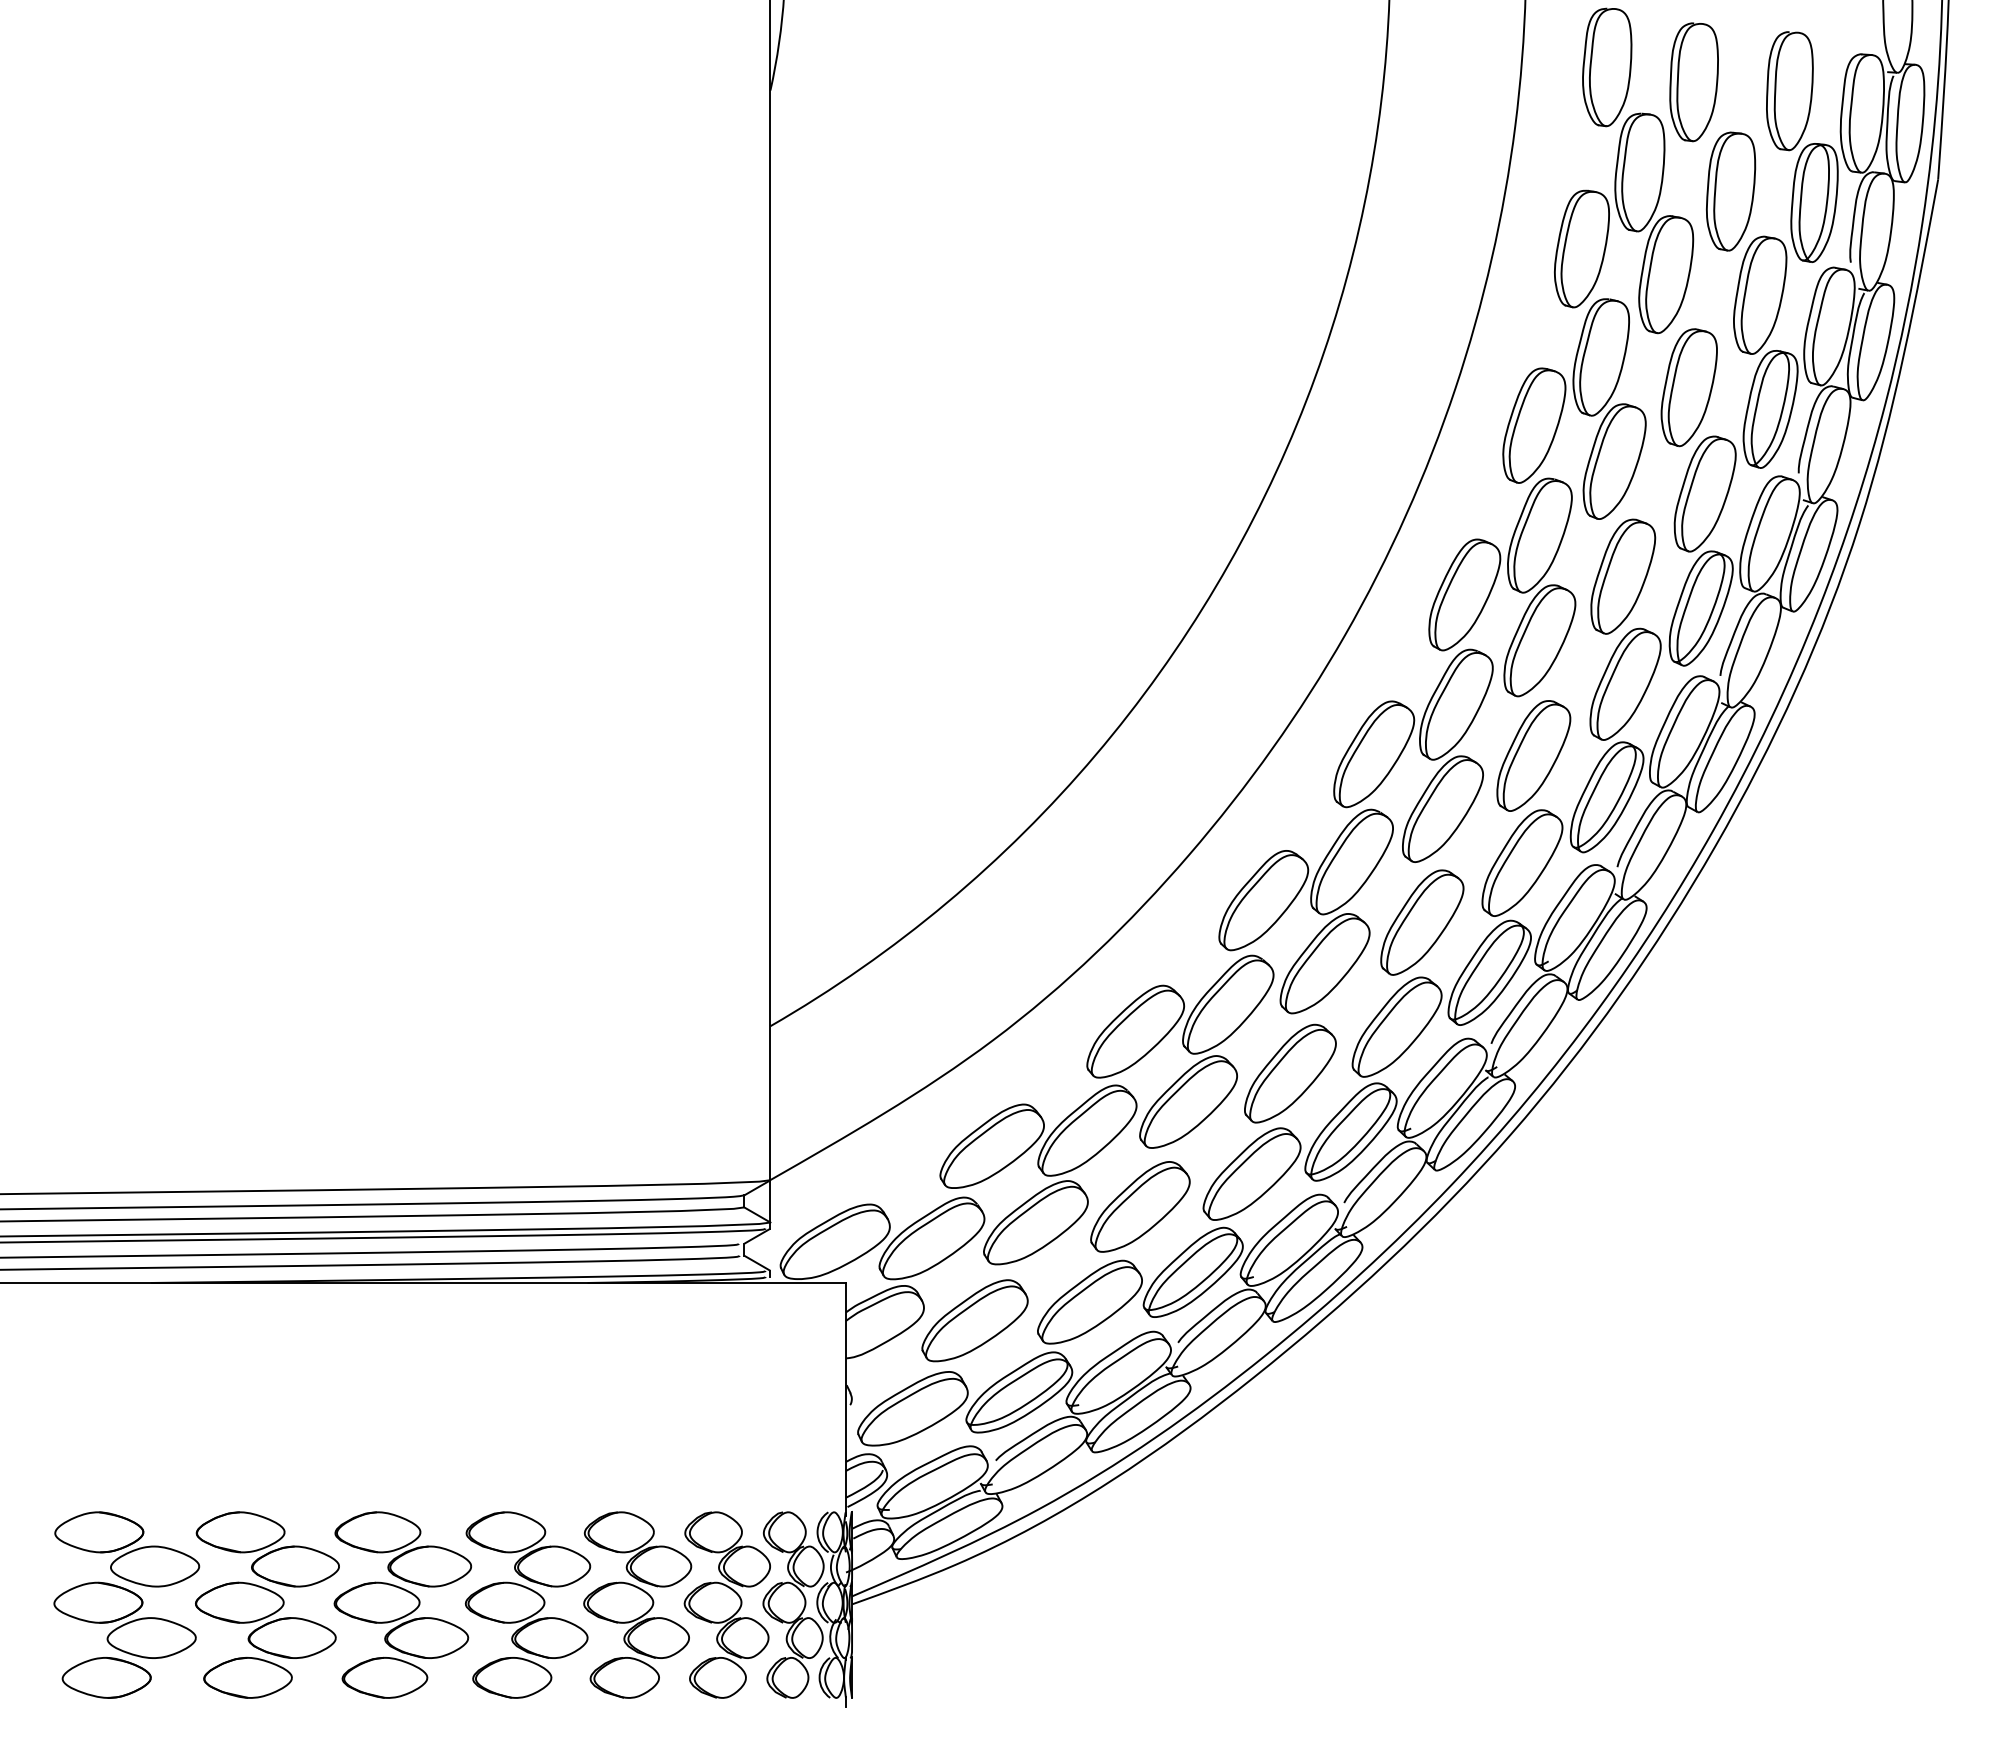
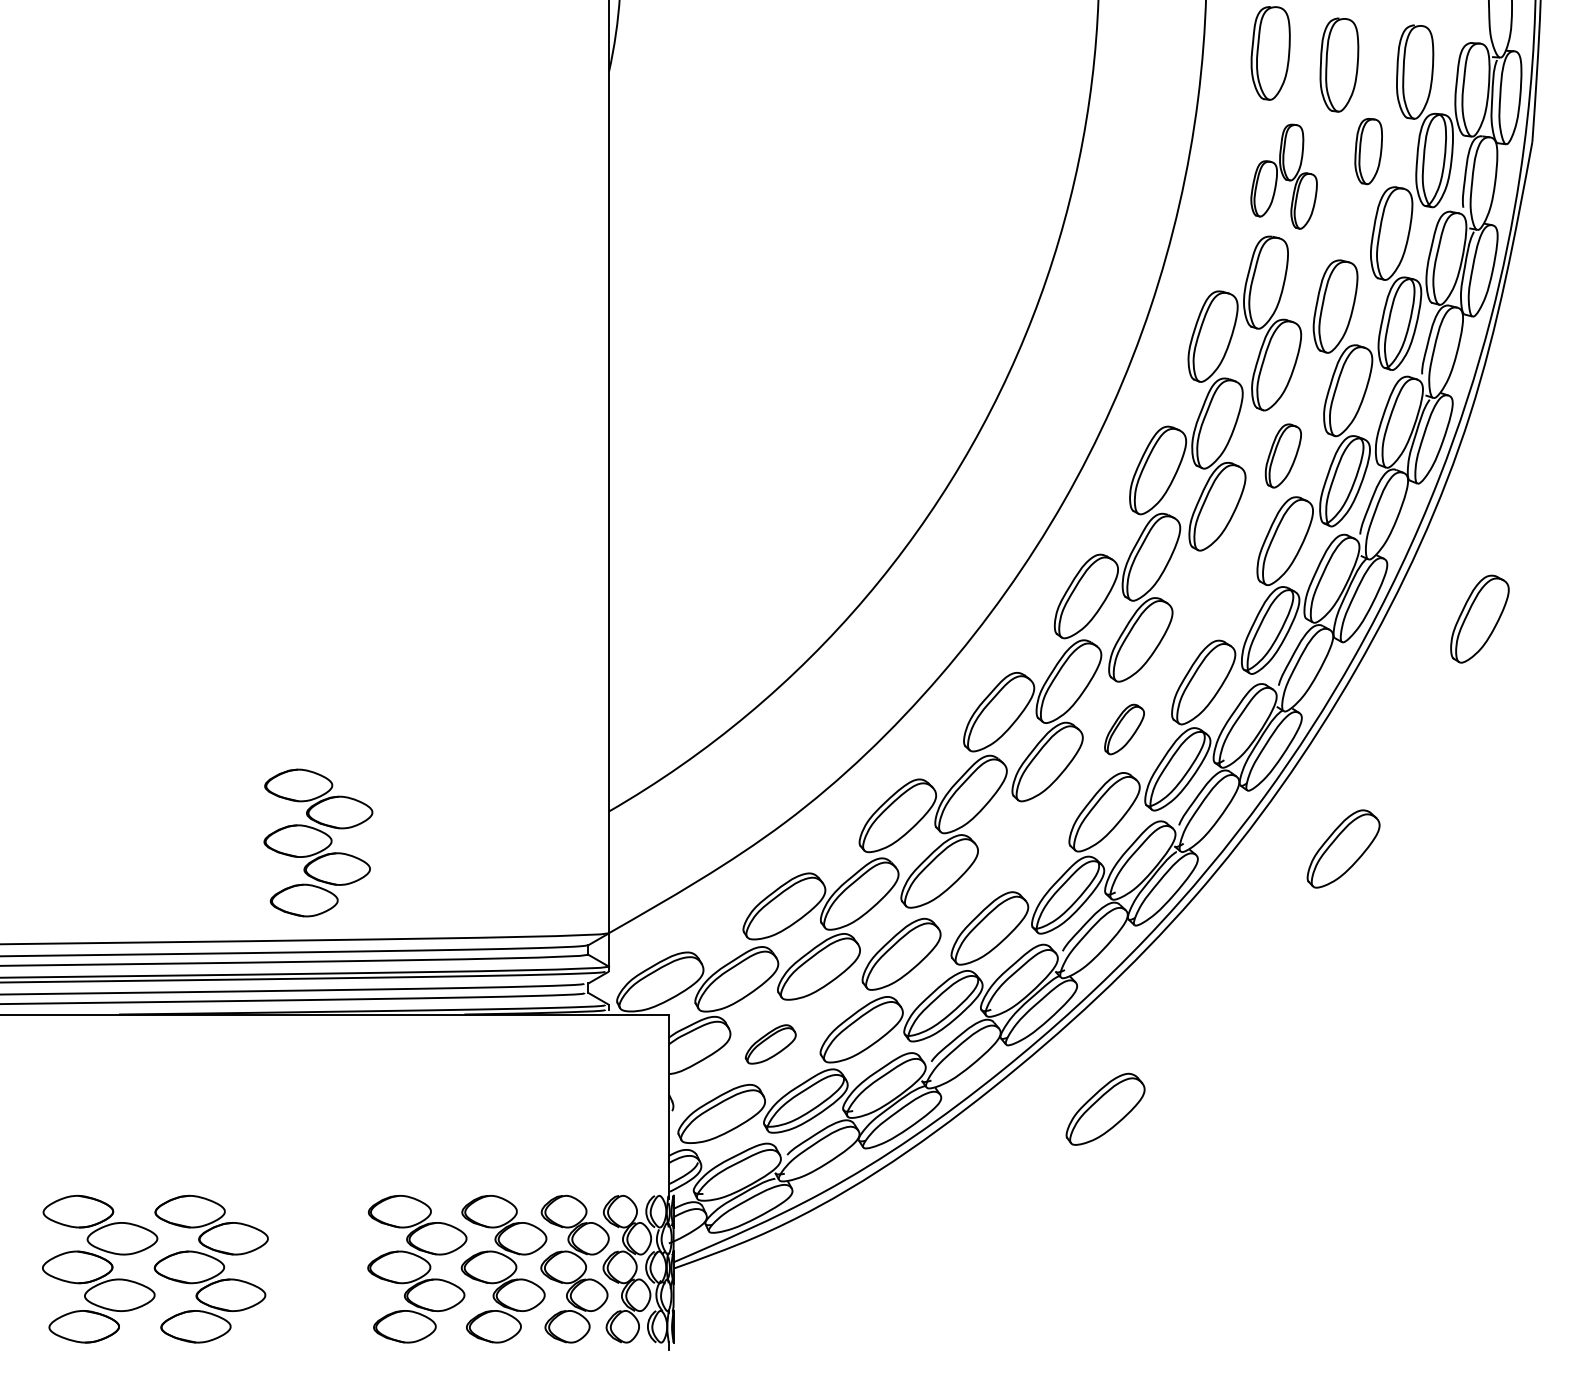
part: (1731, 191) -> (1368, 151), size x0.7
part: (1624, 223) -> (1284, 176), size x0.6
part: (1623, 576) -> (1283, 455), size x0.7
part: (1533, 755) -> (1479, 618), moved
part: (1422, 922) -> (1124, 729), size x0.6
part: (1290, 1073) -> (1343, 848), moved
part: (974, 1320) -> (770, 1044), size x0.6
part: (1398, 1402) -> (1105, 1109), added
part: (402, 1604) -> (318, 842), moved

